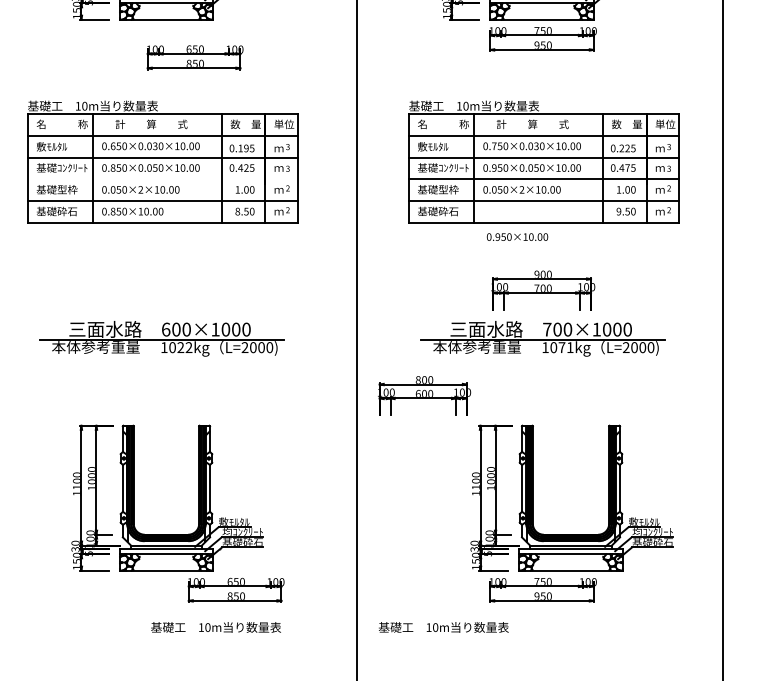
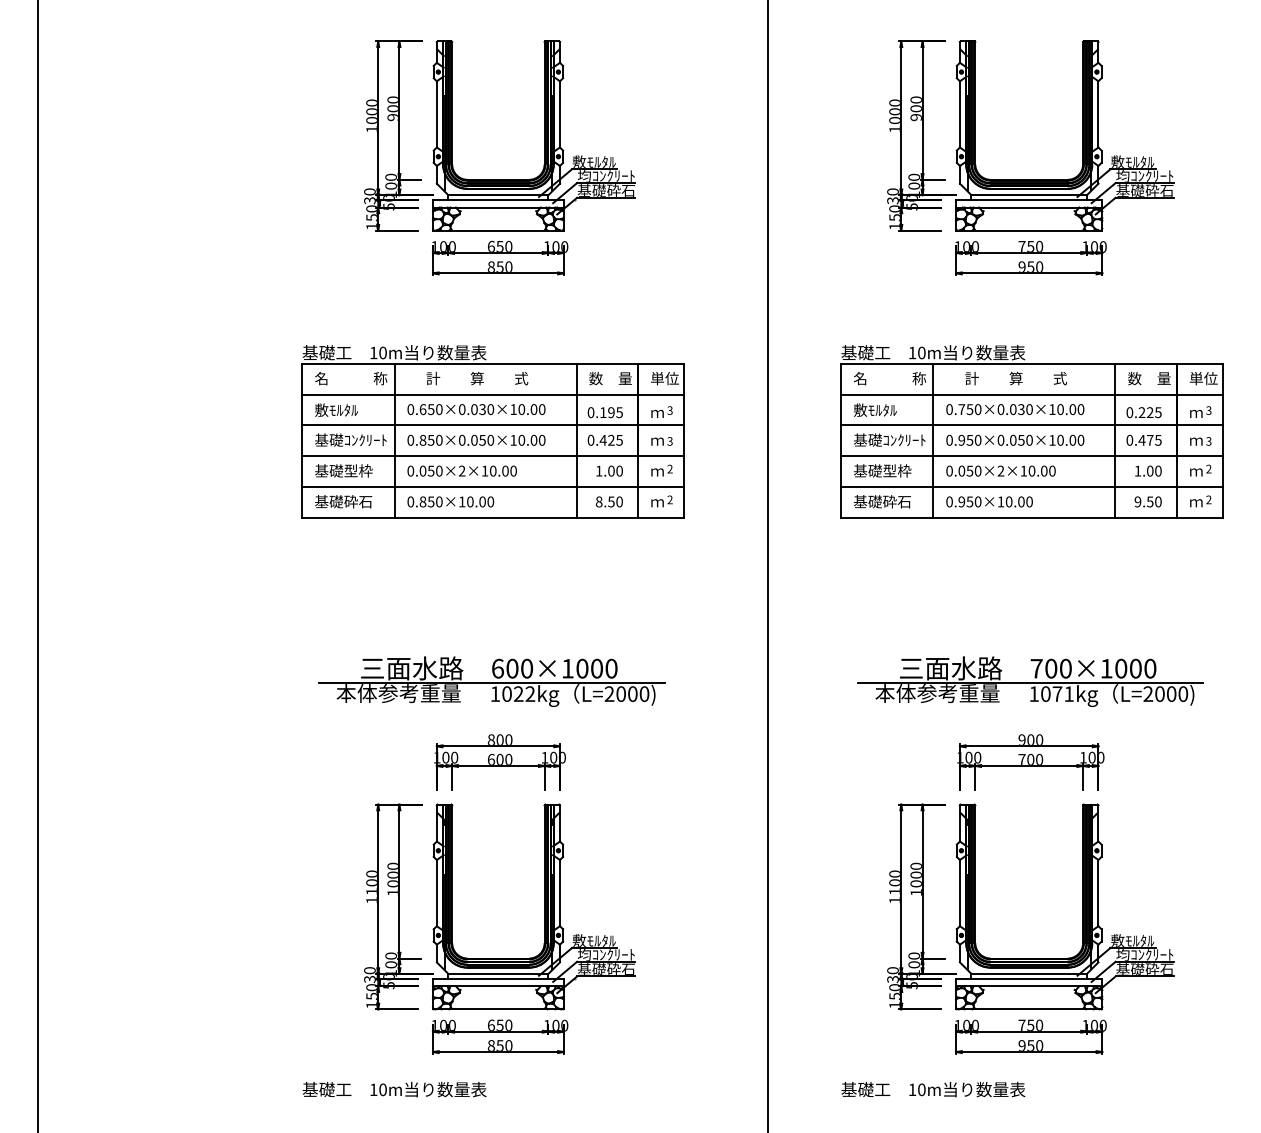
part: (195, 57) -> (500, 257), moved
line: (162, 179) -> (493, 456), added
text: (517, 236) -> (989, 501), moved
part: (542, 290) -> (1030, 762), moved
part: (424, 395) -> (499, 762), moved
part: (608, 497) -> (1082, 906), moved
part: (236, 589) -> (500, 1036), moved
text: (216, 627) -> (394, 1089), moved
text: (443, 627) -> (933, 1089), moved

